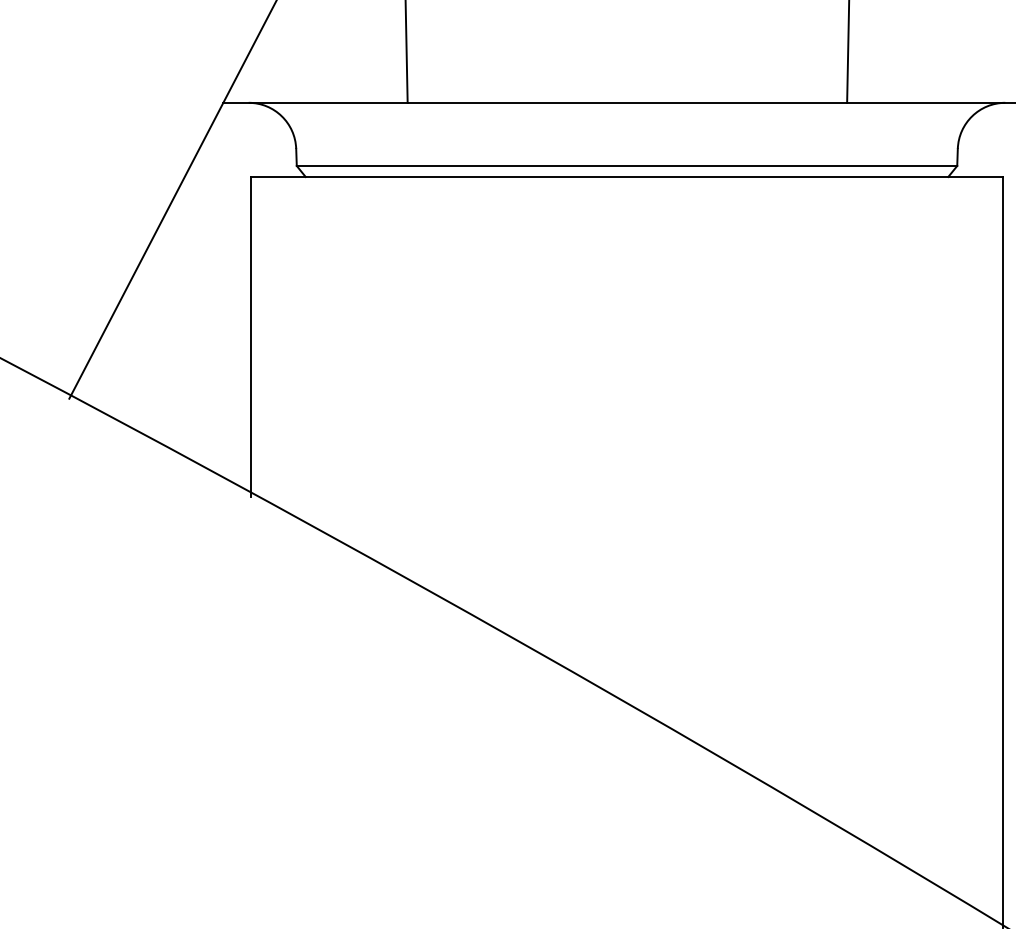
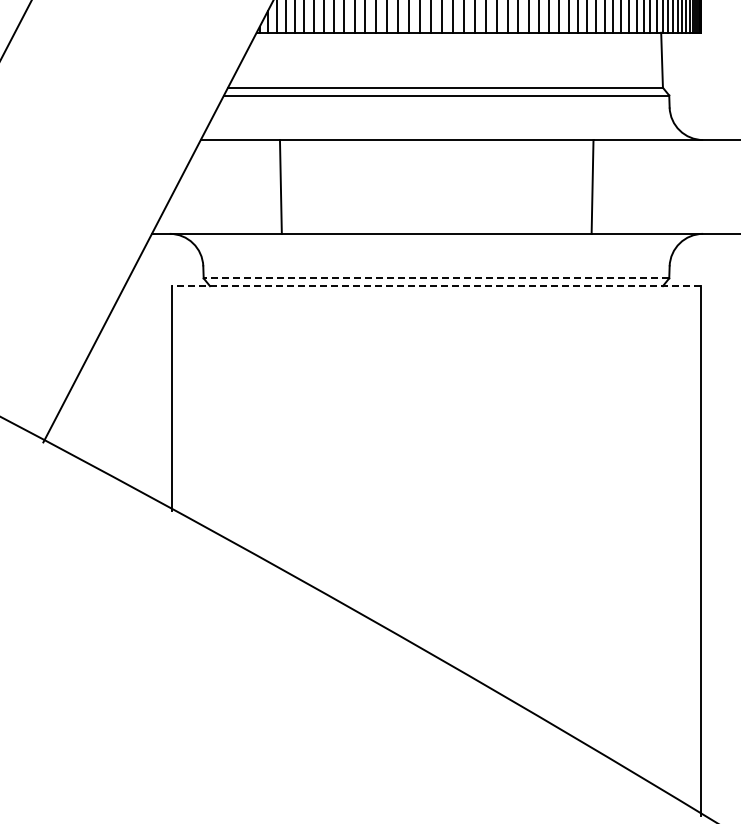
line: (627, 166) -> (436, 278), solid -> dashed
line: (627, 177) -> (436, 286), solid -> dashed

